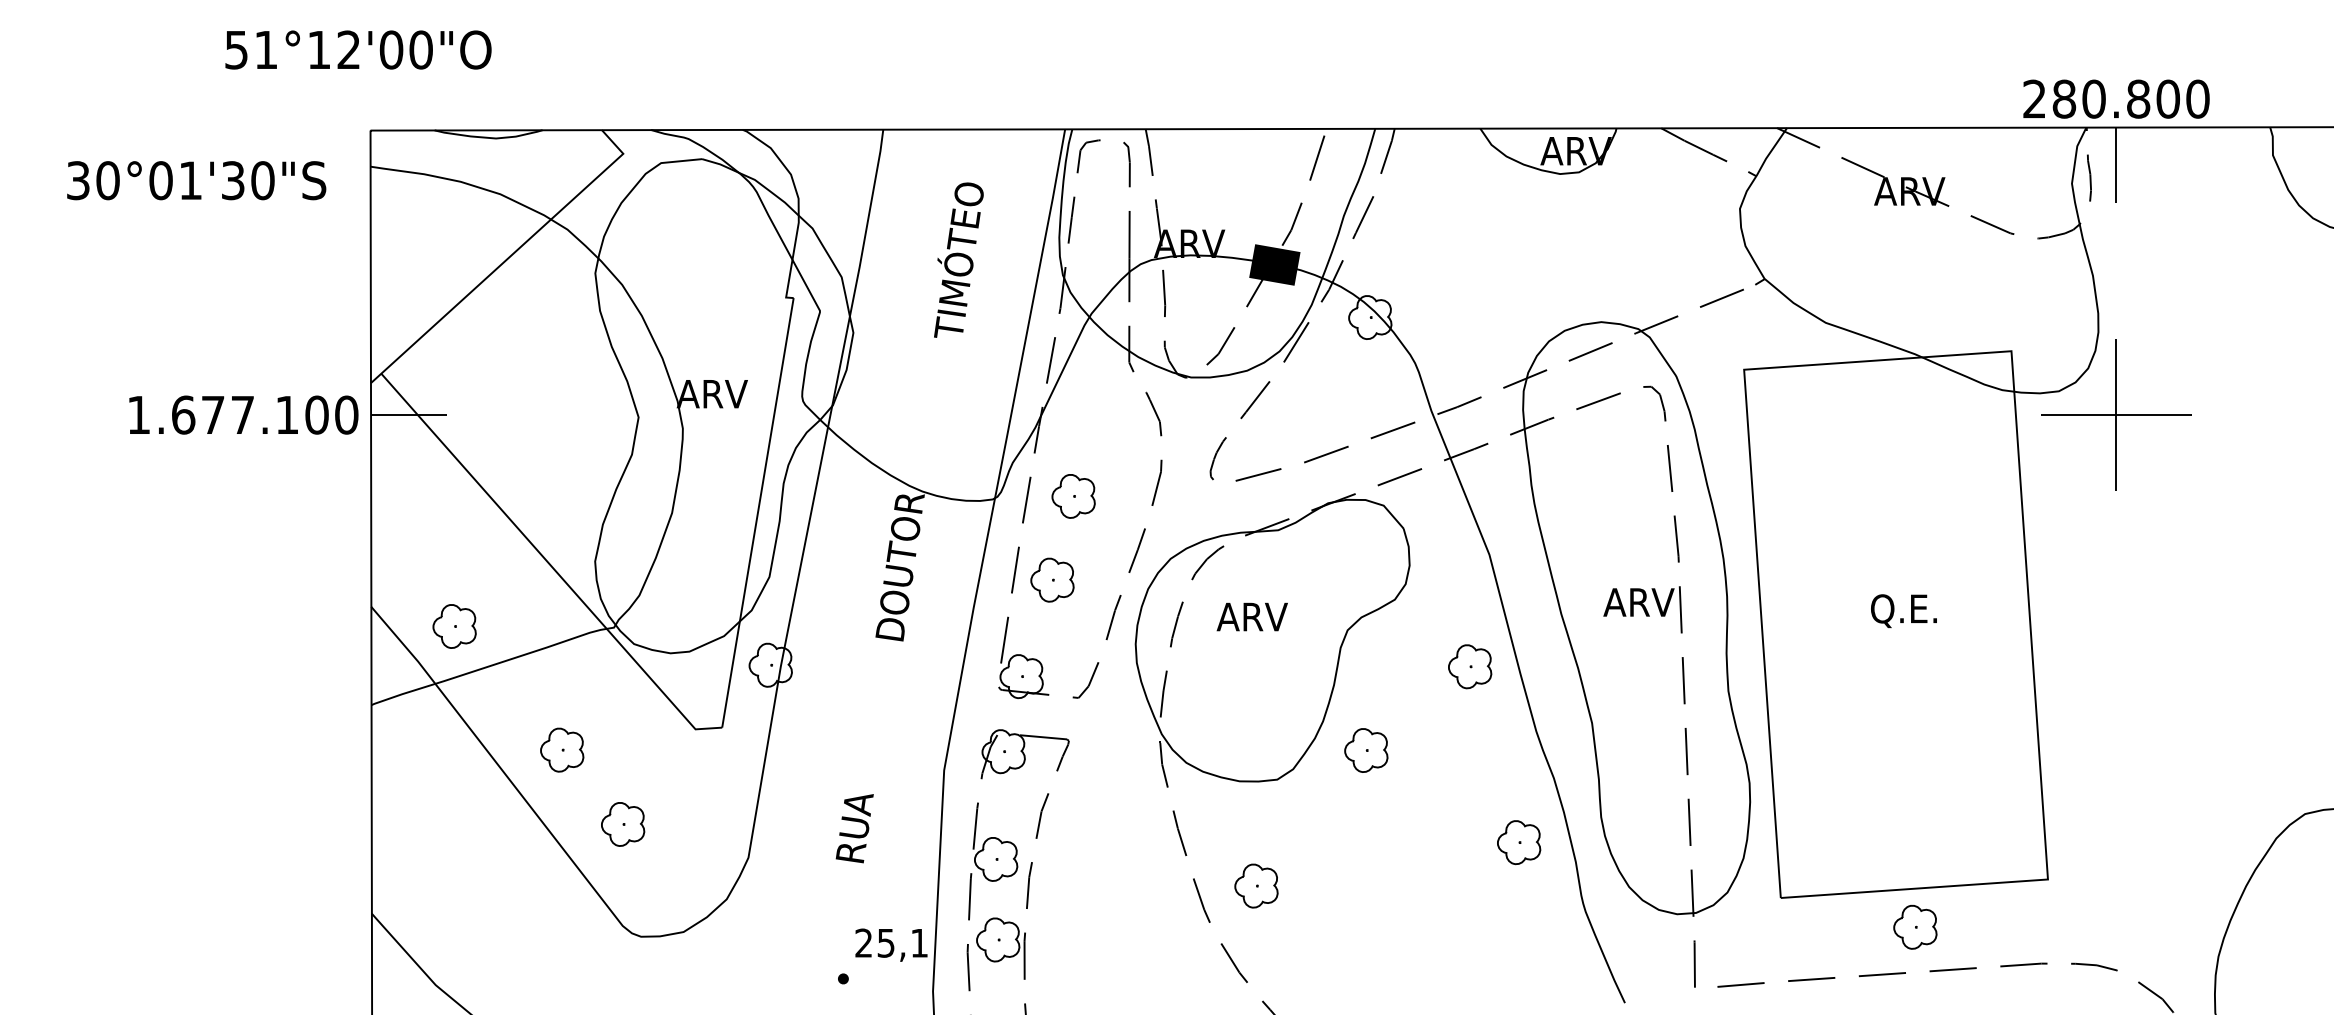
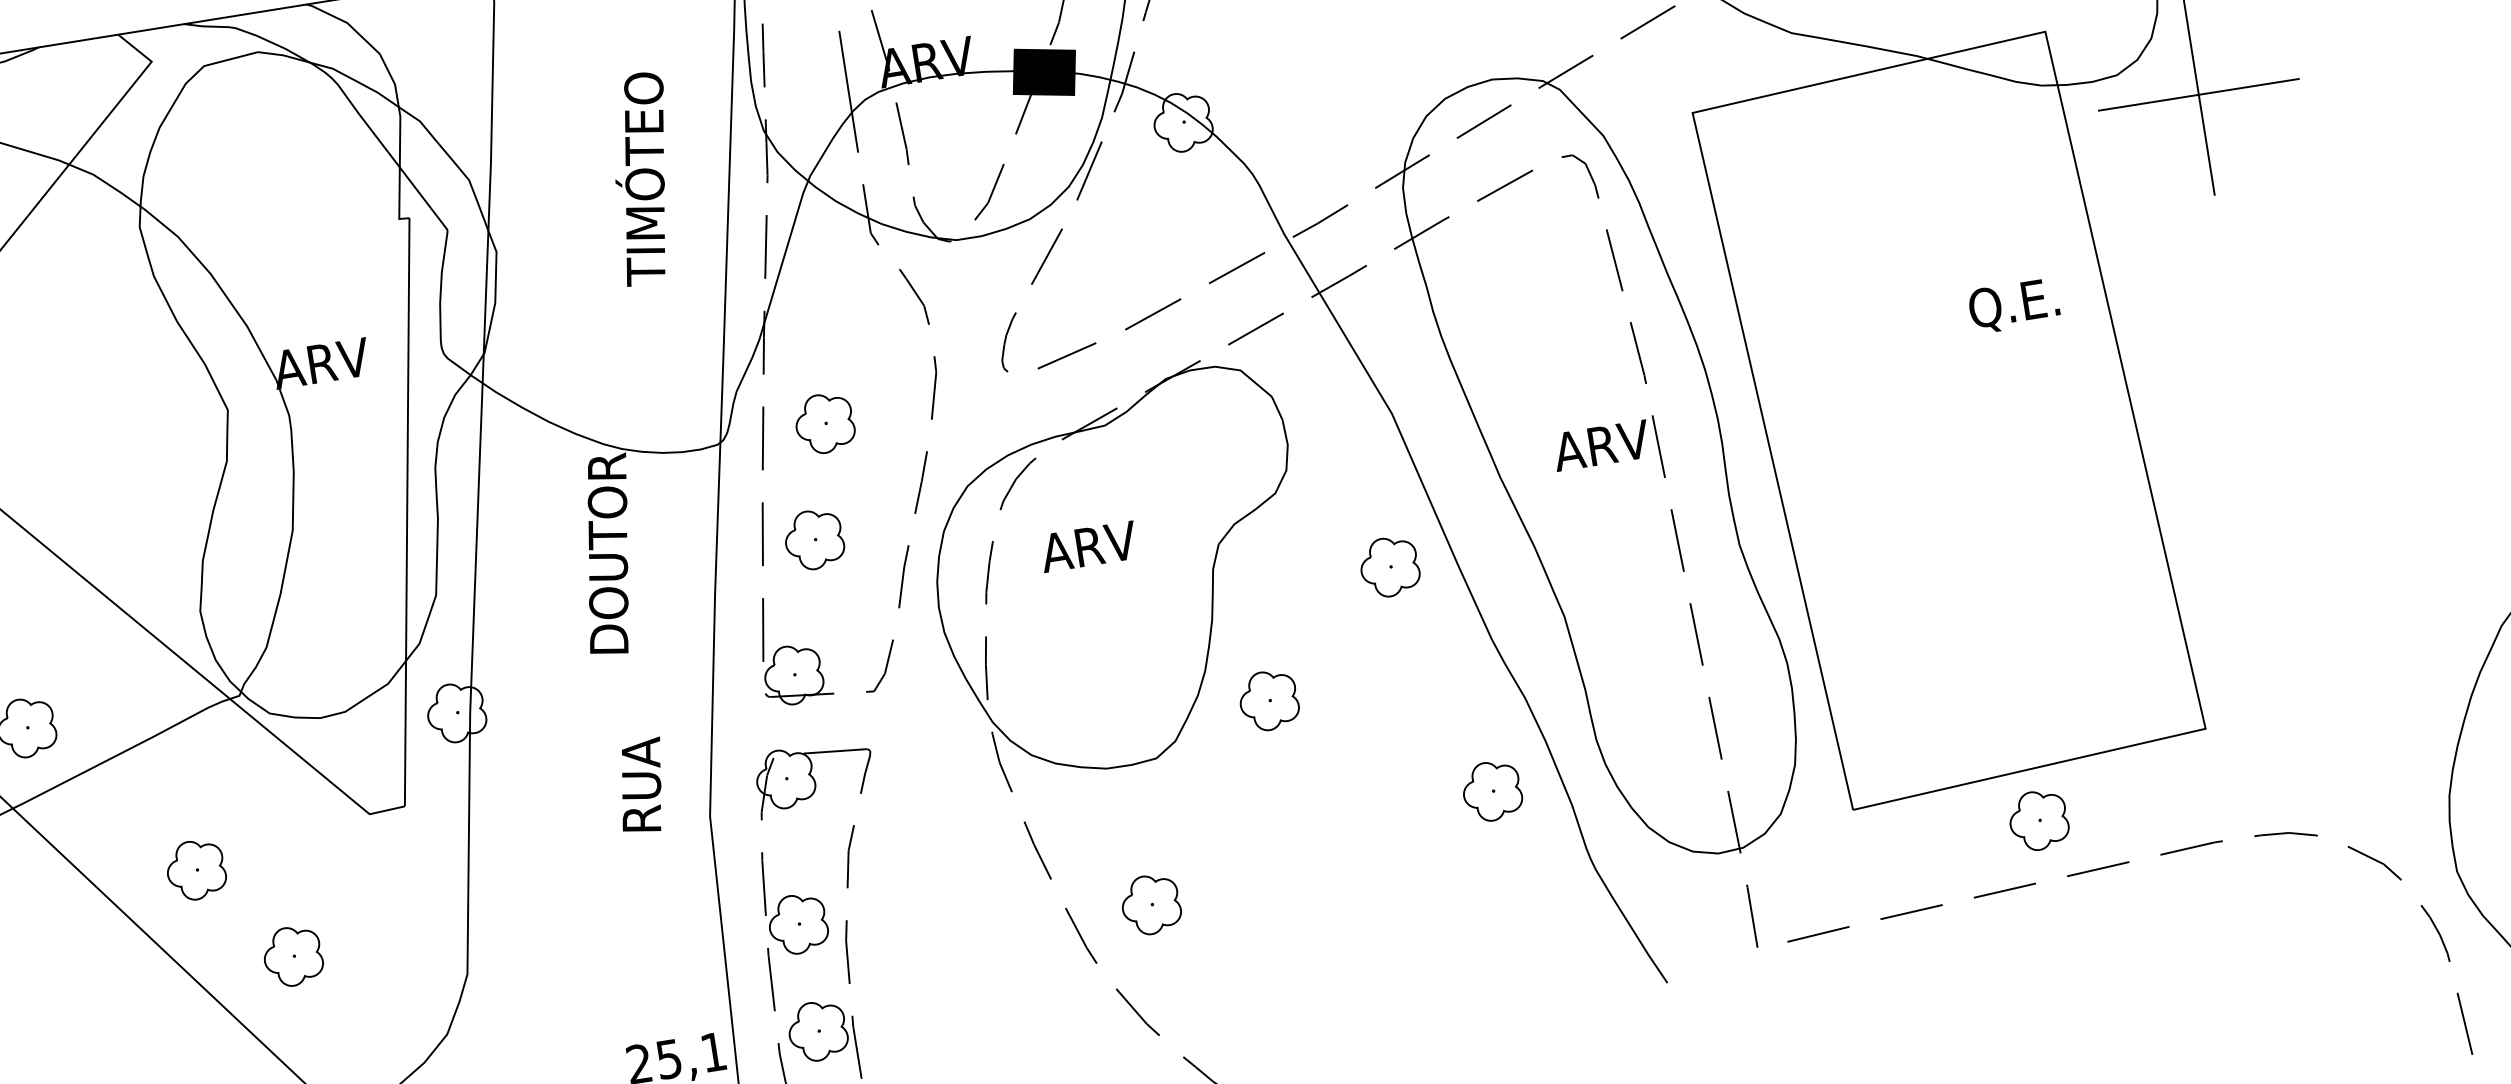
text: (958, 259) -> (643, 177), moved
text: (1903, 610) -> (2013, 305), moved
text: (854, 828) -> (641, 786), moved

